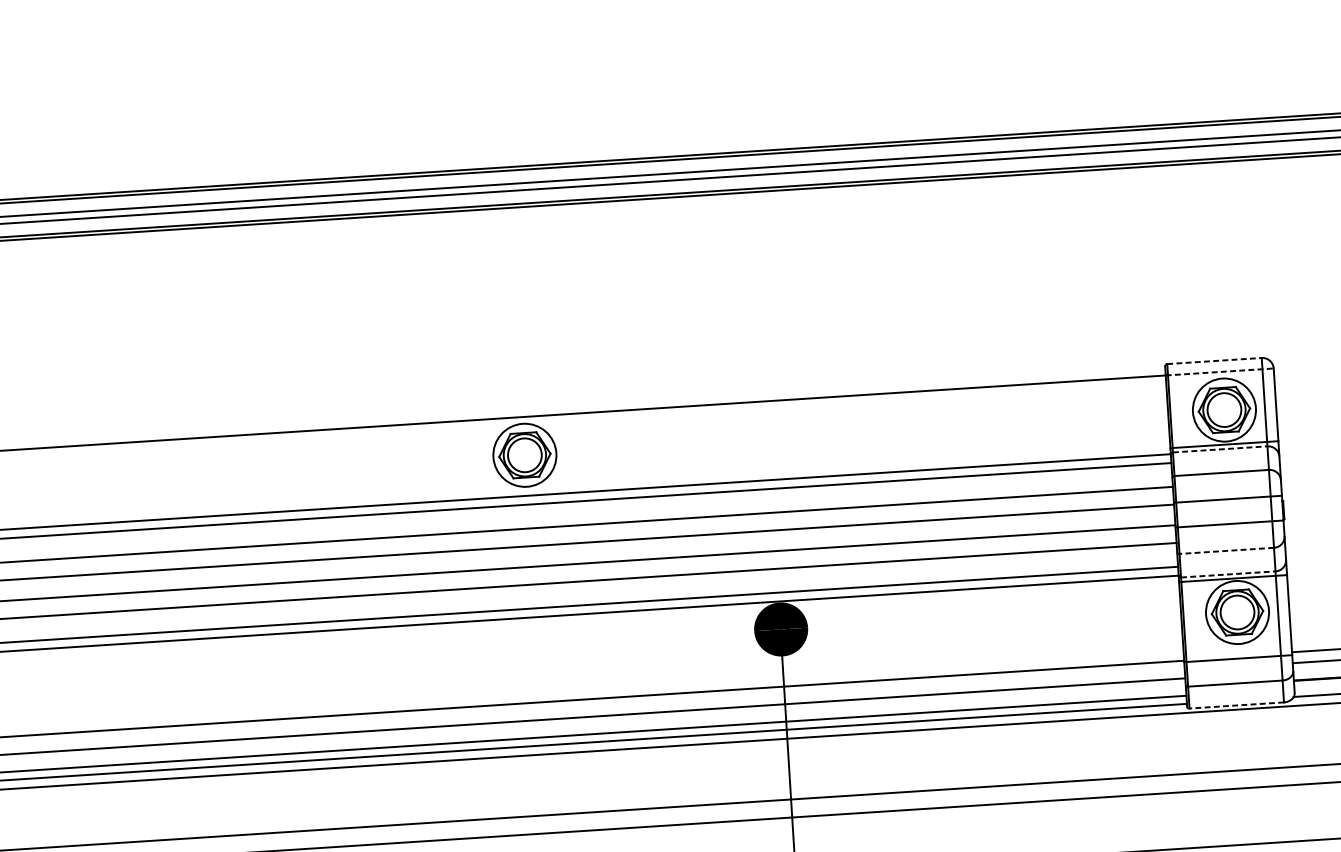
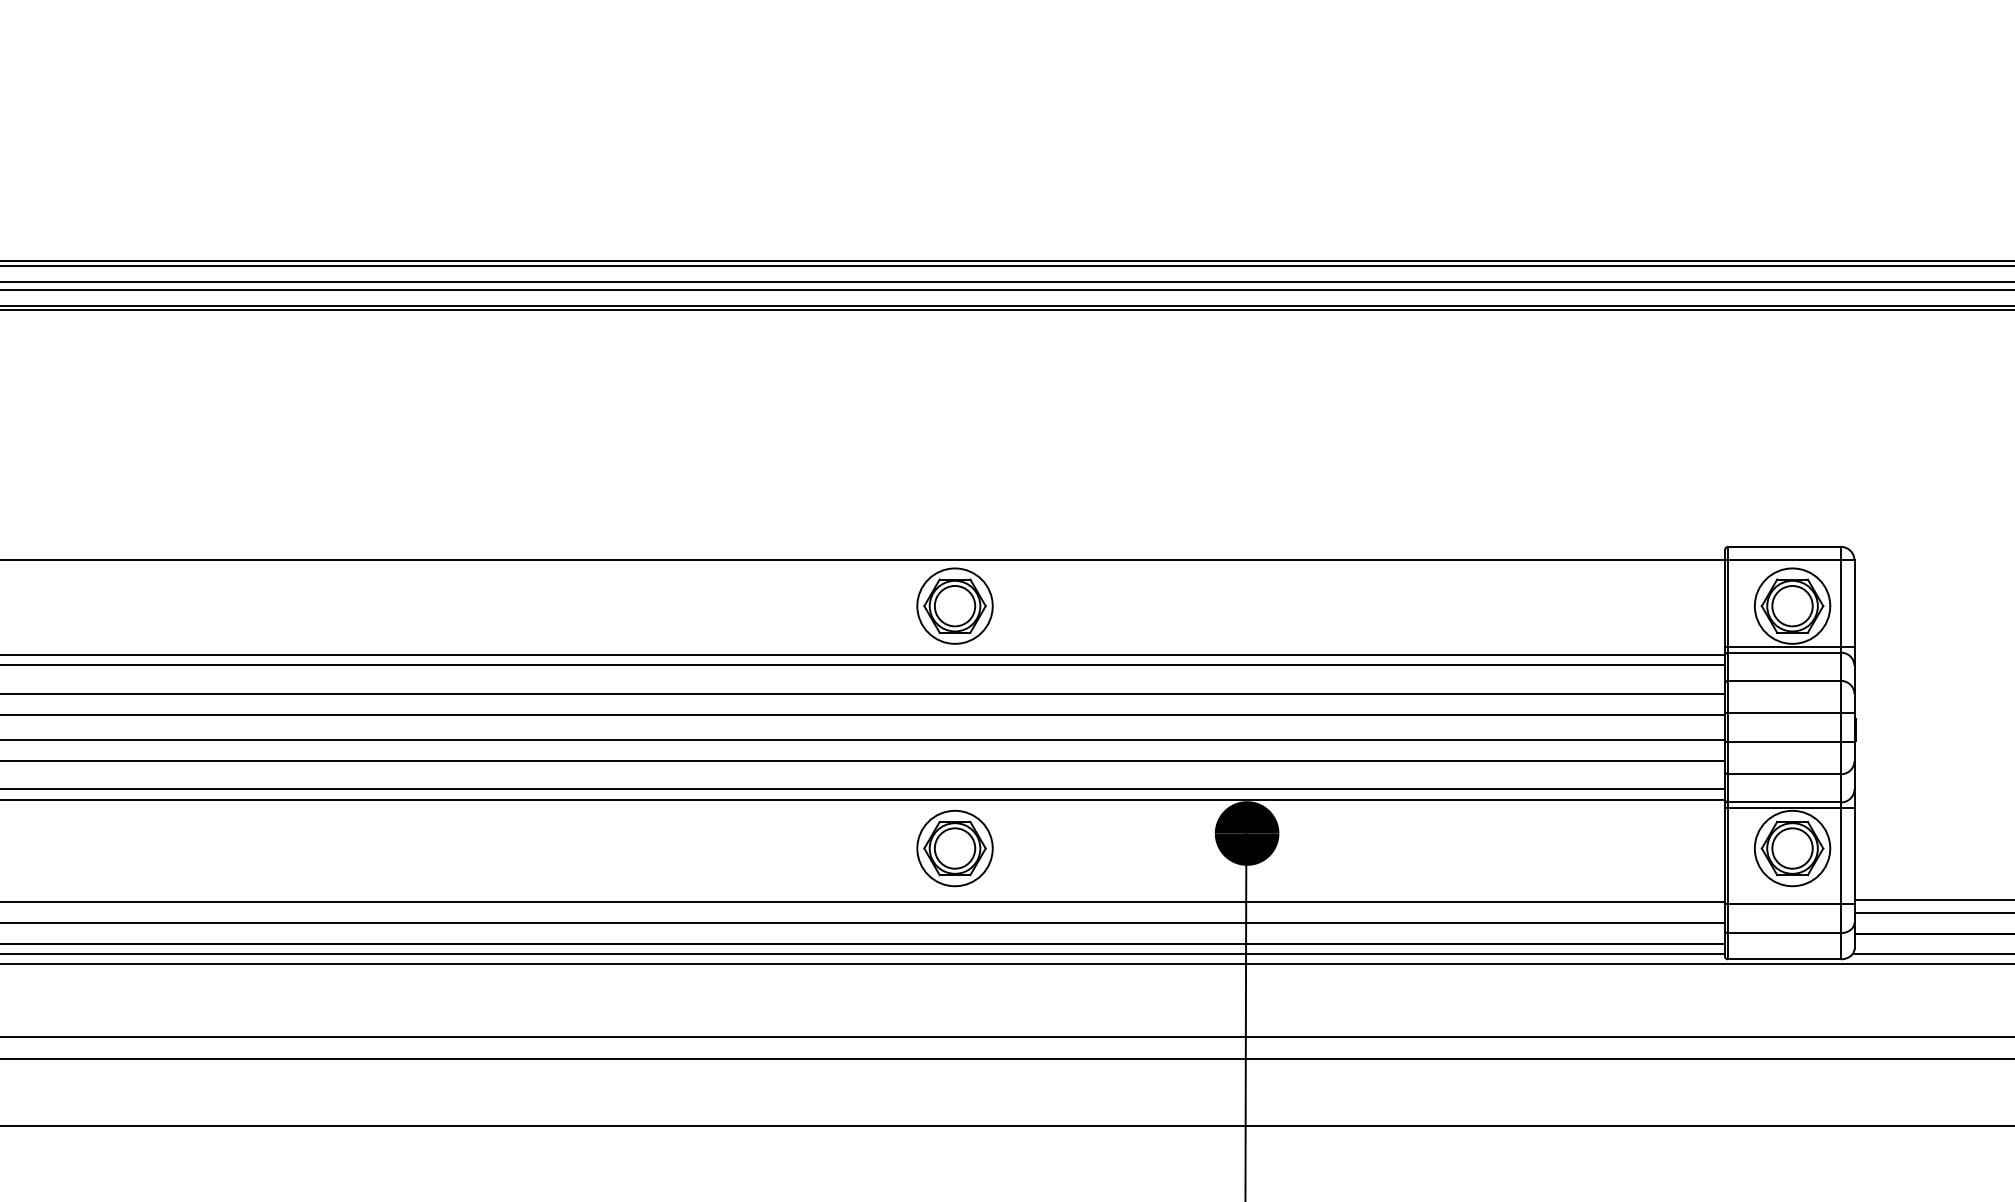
line: (1214, 360) -> (1784, 546), dashed -> solid
line: (1219, 372) -> (1789, 560), dashed -> solid
line: (1220, 449) -> (1784, 652), dashed -> solid
line: (1226, 551) -> (1784, 774), dashed -> solid
line: (1228, 574) -> (1784, 802), dashed -> solid
part: (537, 657) -> (954, 848), added
line: (1236, 705) -> (1784, 959), dashed -> solid

